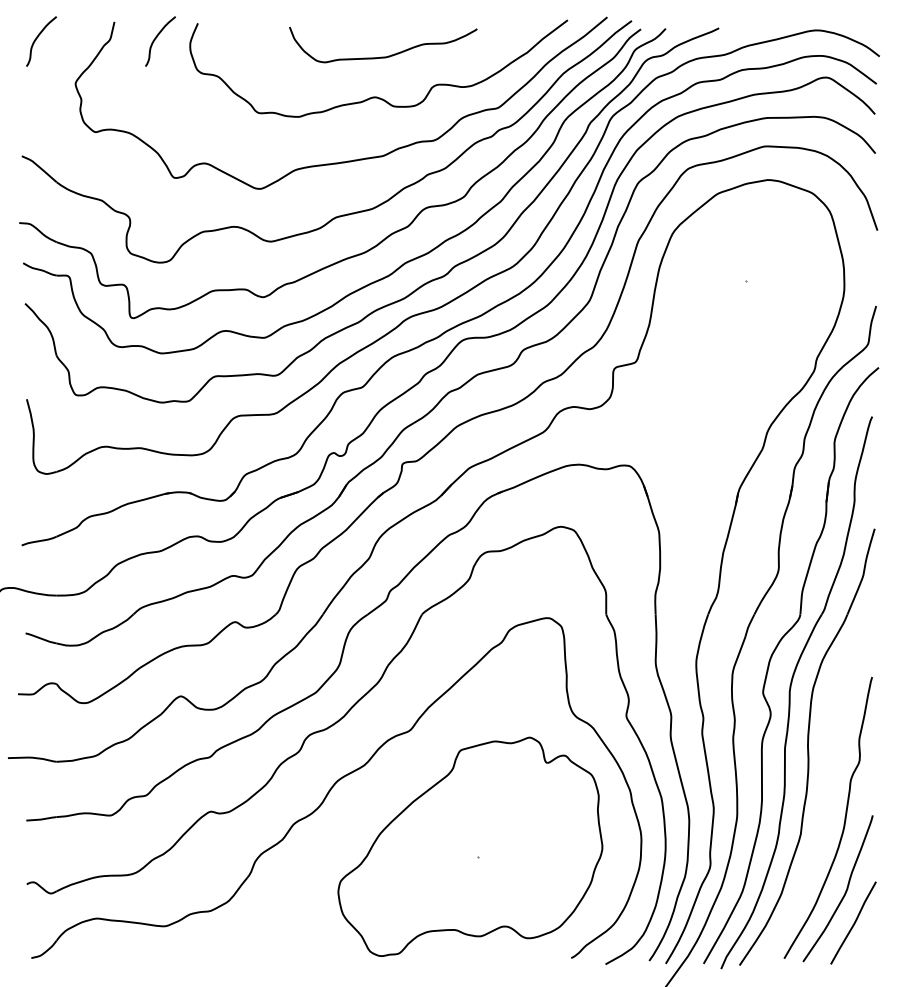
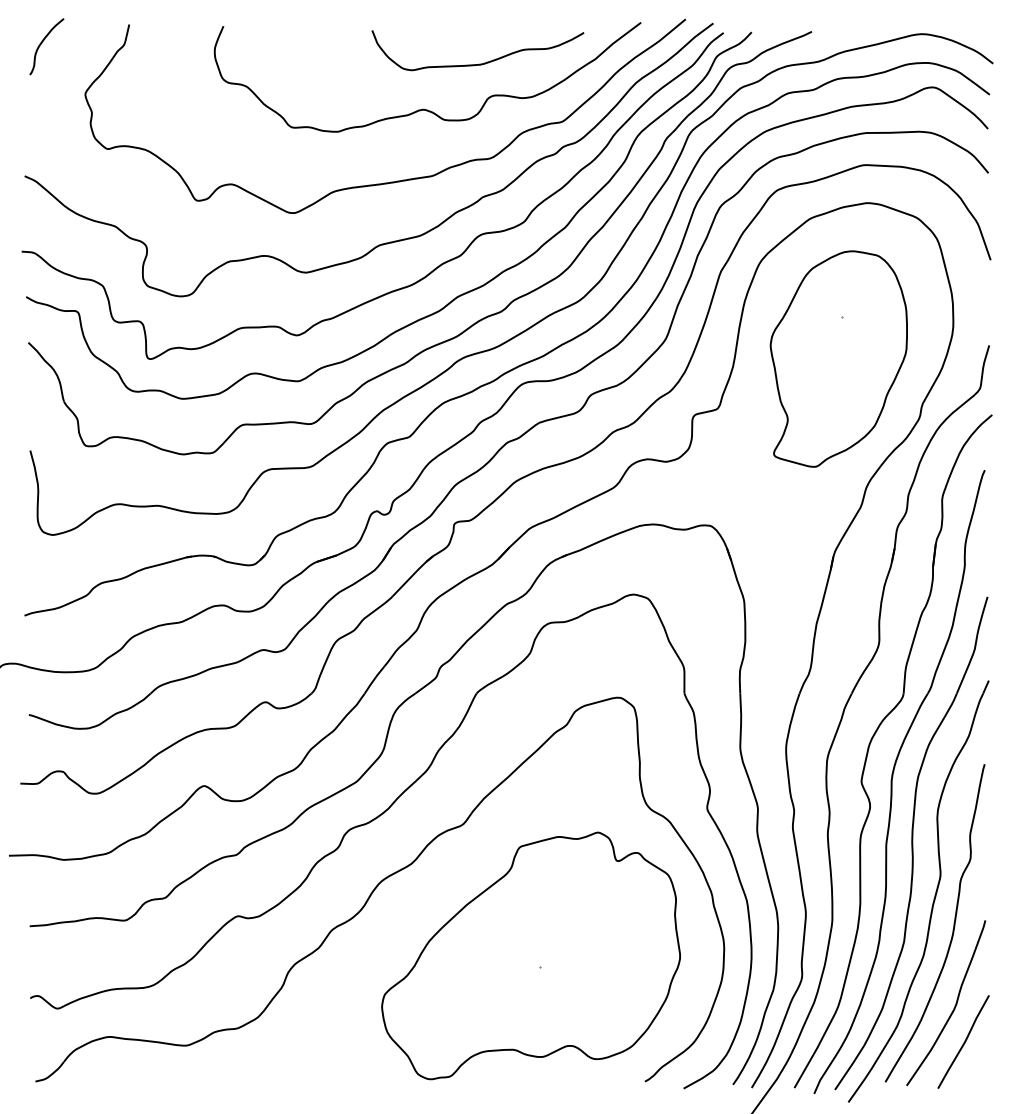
curve: (157, 37) -> (177, 42), removed
curve: (383, 56) -> (478, 63), moved
part: (742, 317) -> (838, 358), added
part: (827, 793) -> (934, 895), added

